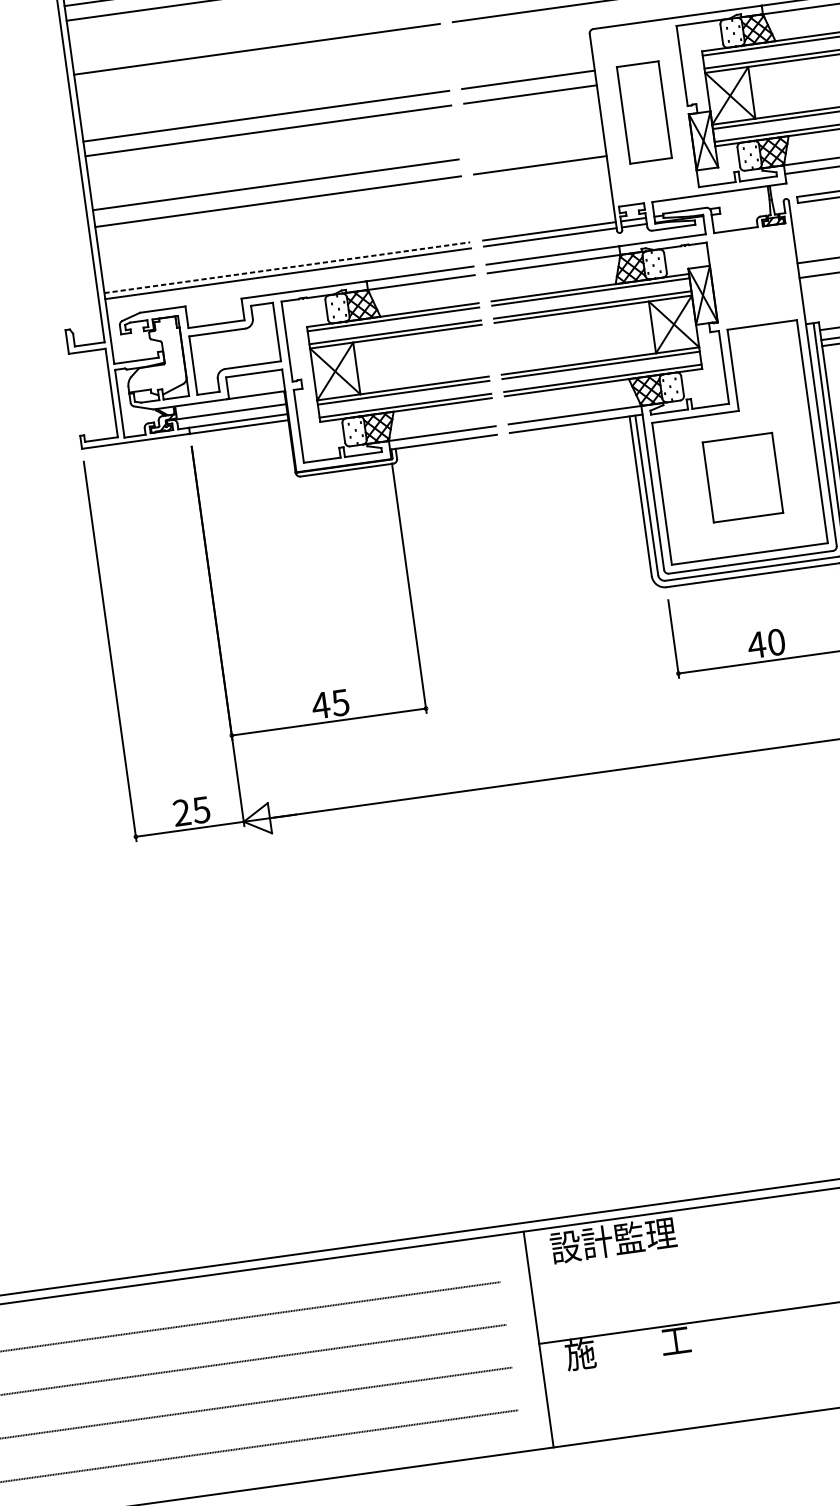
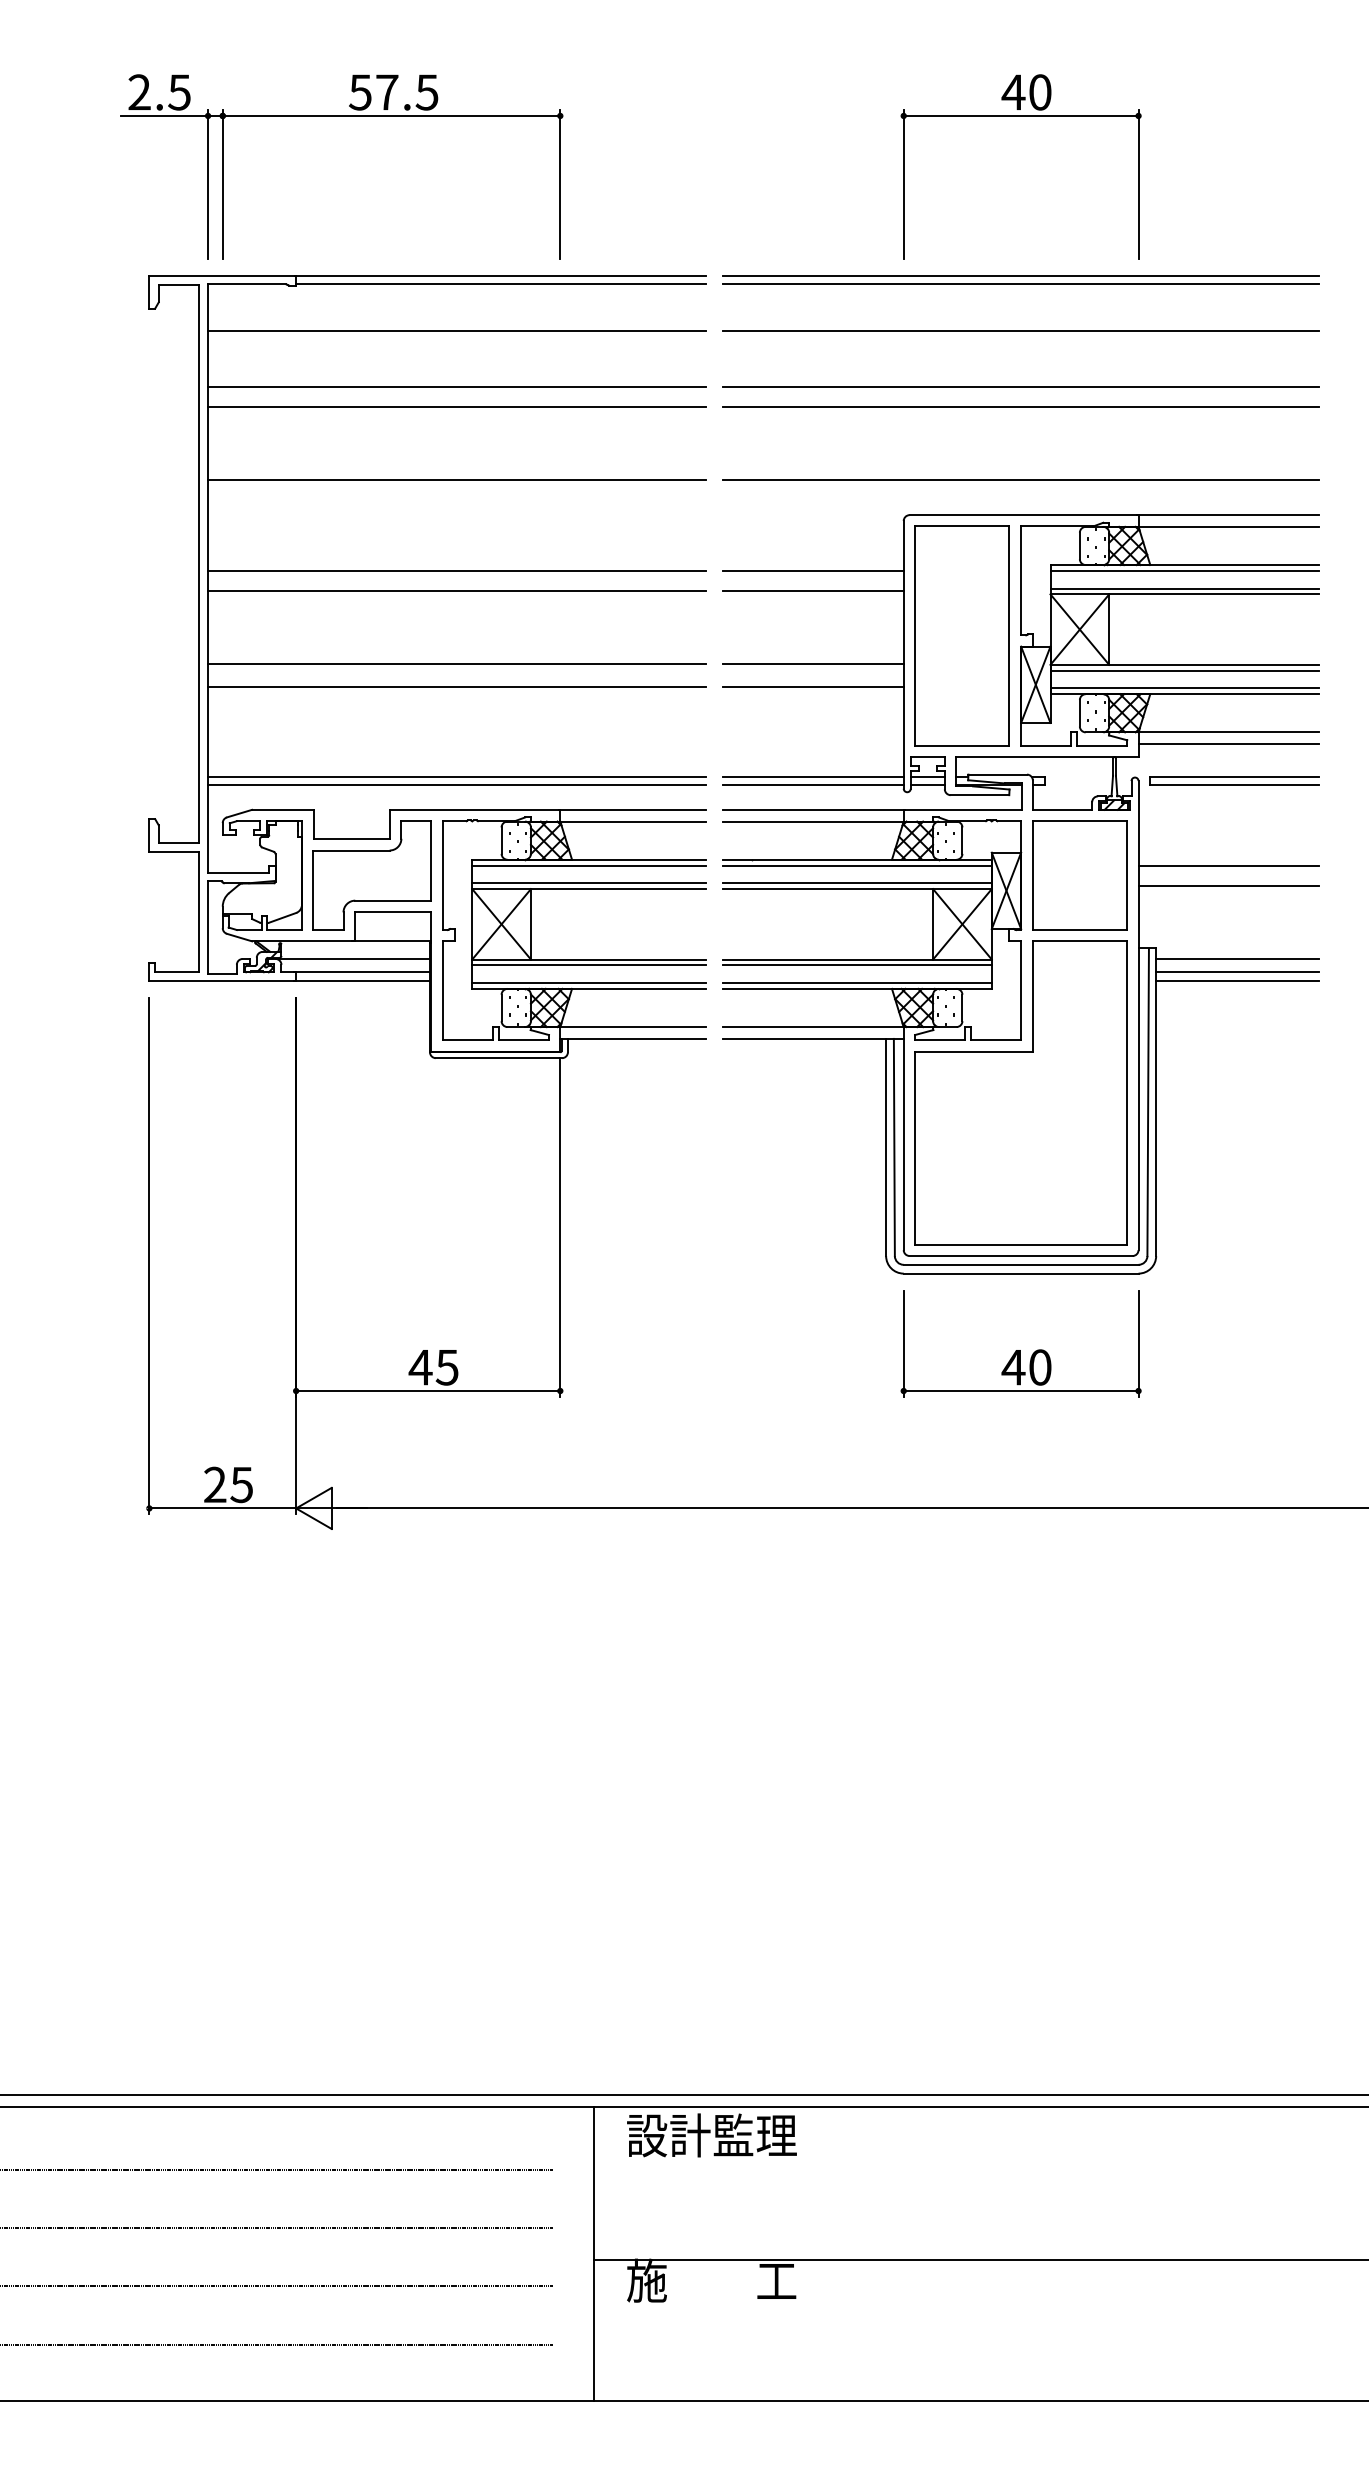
part: (643, 112) -> (961, 635), size x1.67
line: (538, 148) -> (813, 664), added
line: (287, 267) -> (456, 776), dashed -> solid
part: (742, 477) -> (1079, 875), moved

